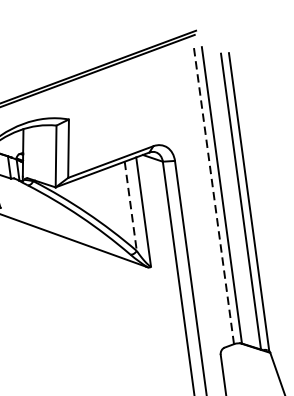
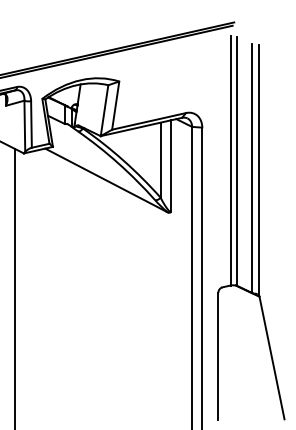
line: (213, 195) -> (230, 160), dashed -> solid
line: (130, 206) -> (160, 160), dashed -> solid

